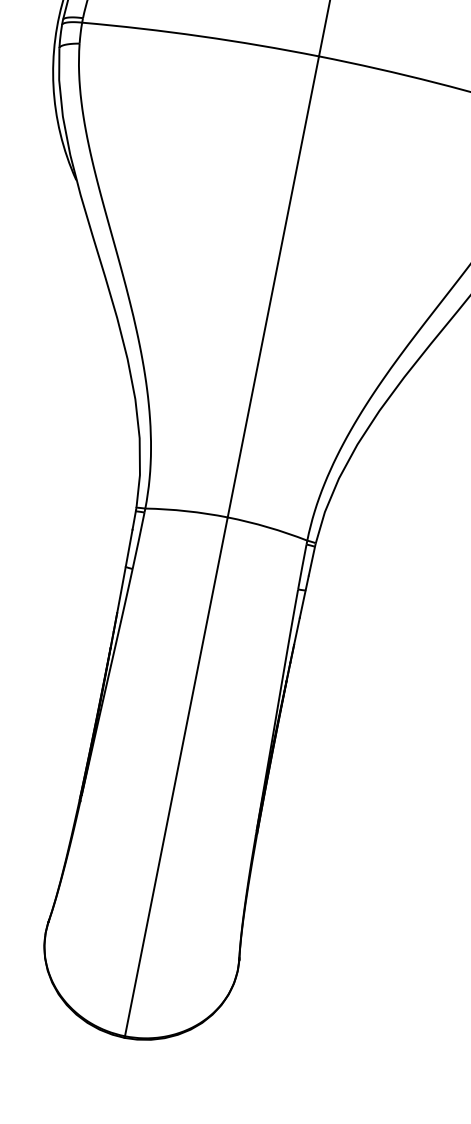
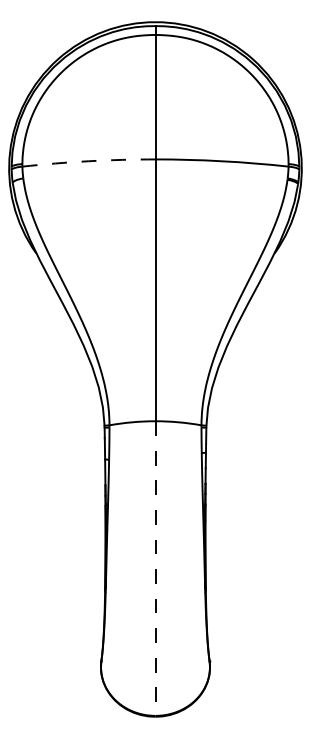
arc: (200, 36) -> (88, 161), solid -> dashed
line: (176, 778) -> (155, 569), solid -> dashed

